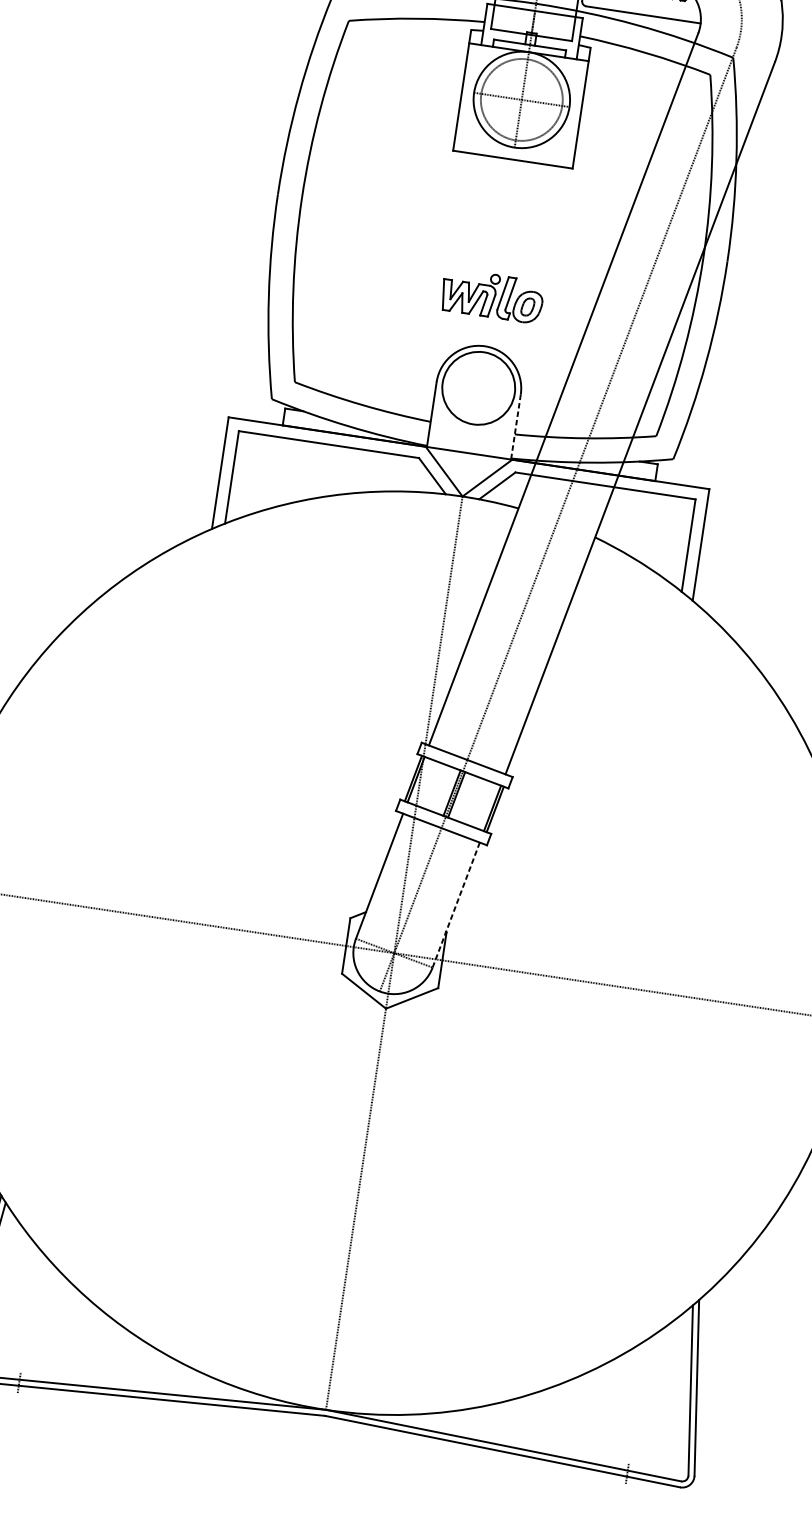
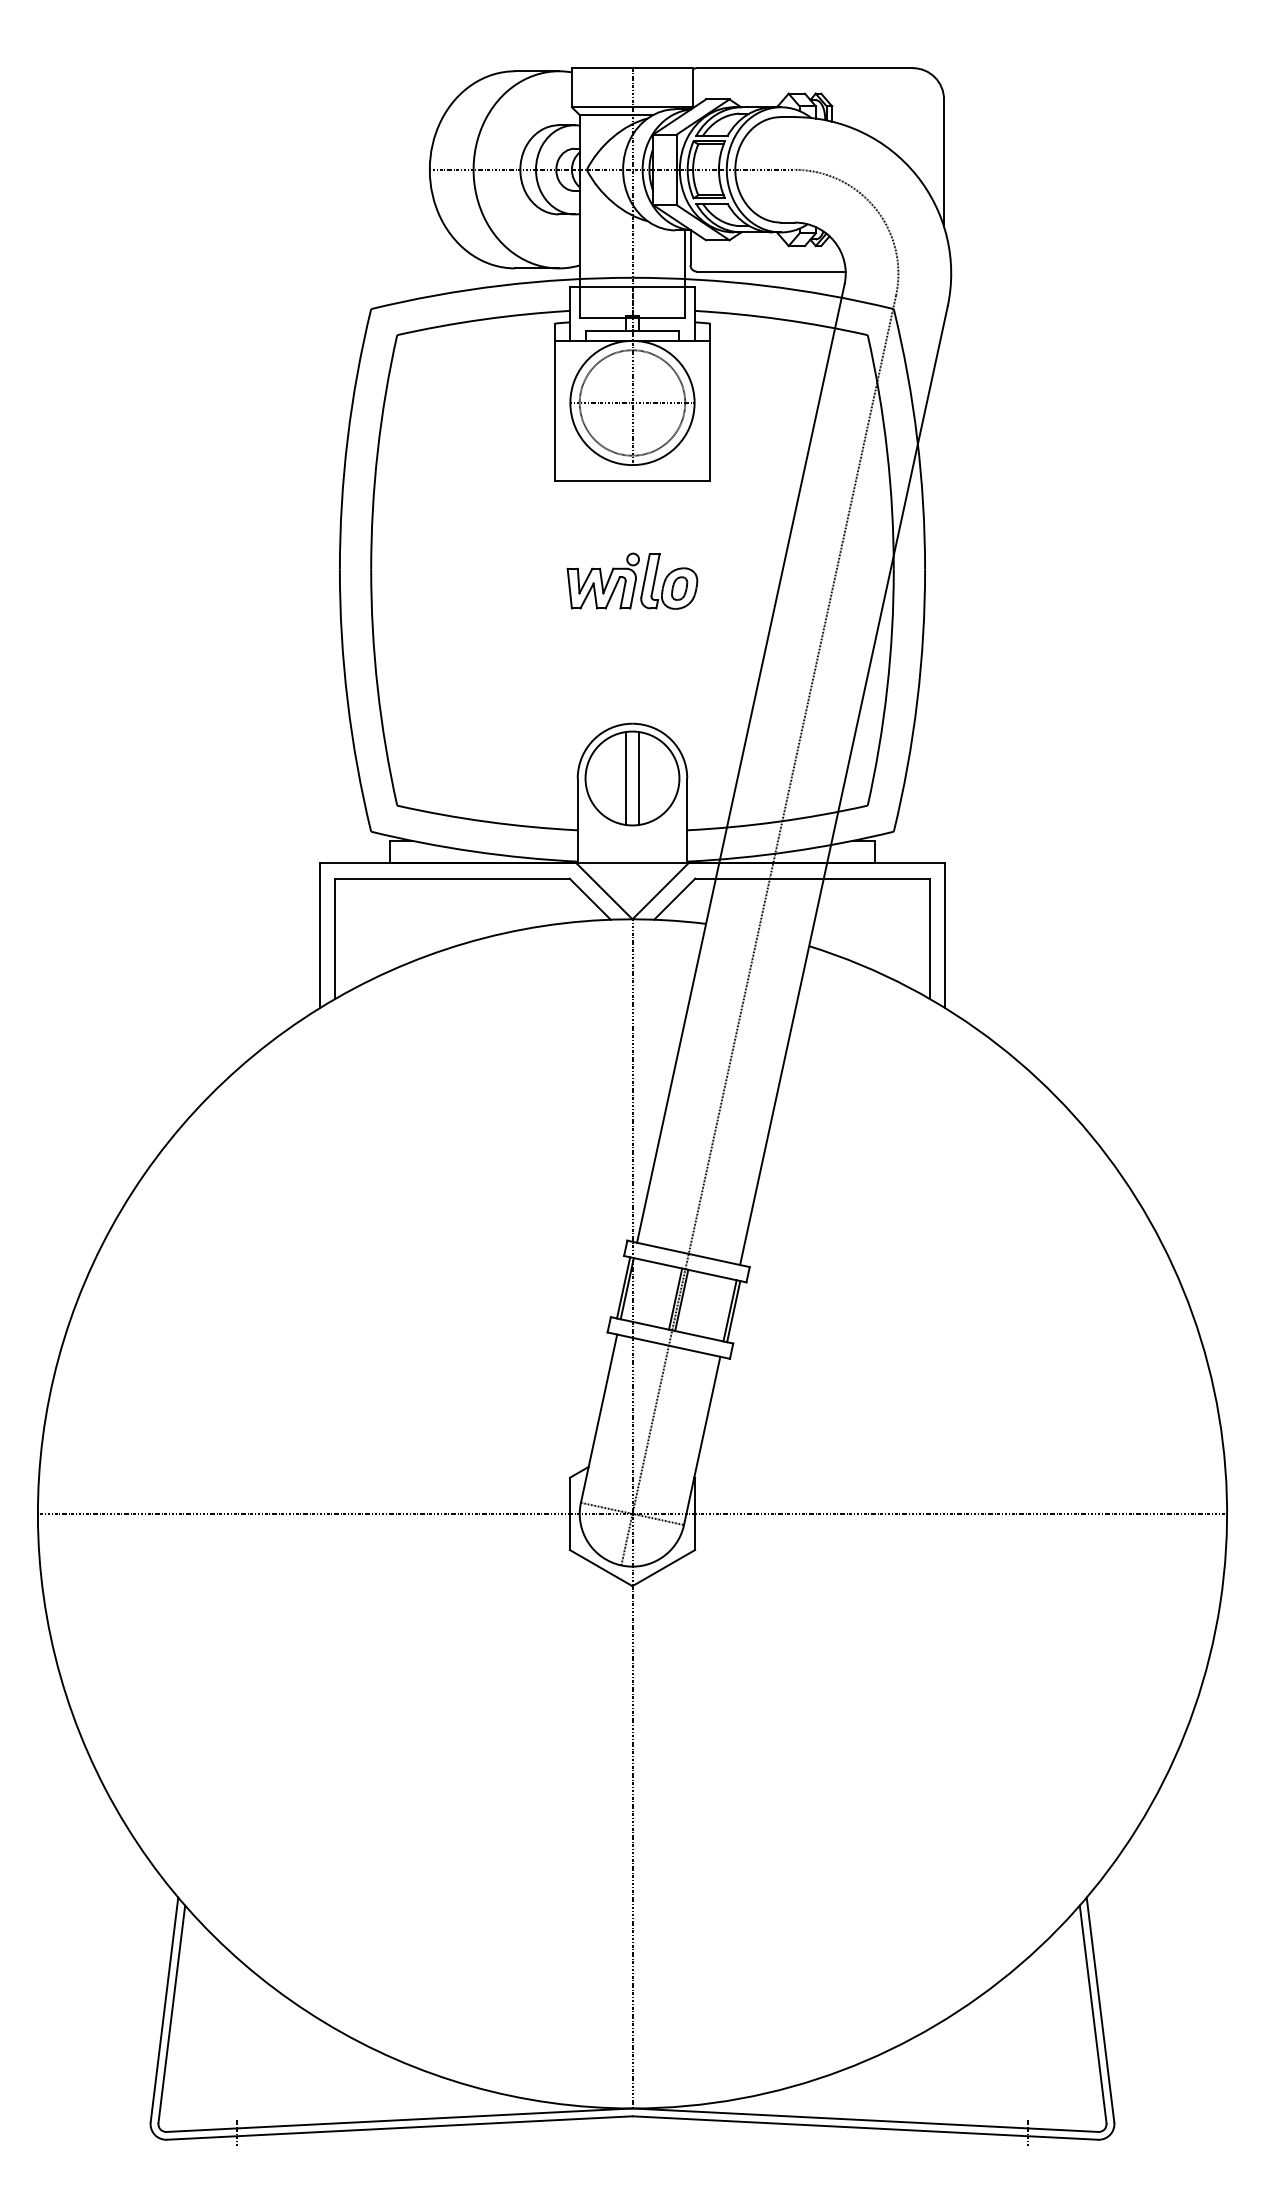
part: (492, 295) -> (632, 580), moved
line: (474, 387) -> (626, 778), added
line: (483, 389) -> (638, 778), added
line: (516, 427) -> (687, 821), dashed -> solid
line: (456, 905) -> (702, 1441), dashed -> solid

